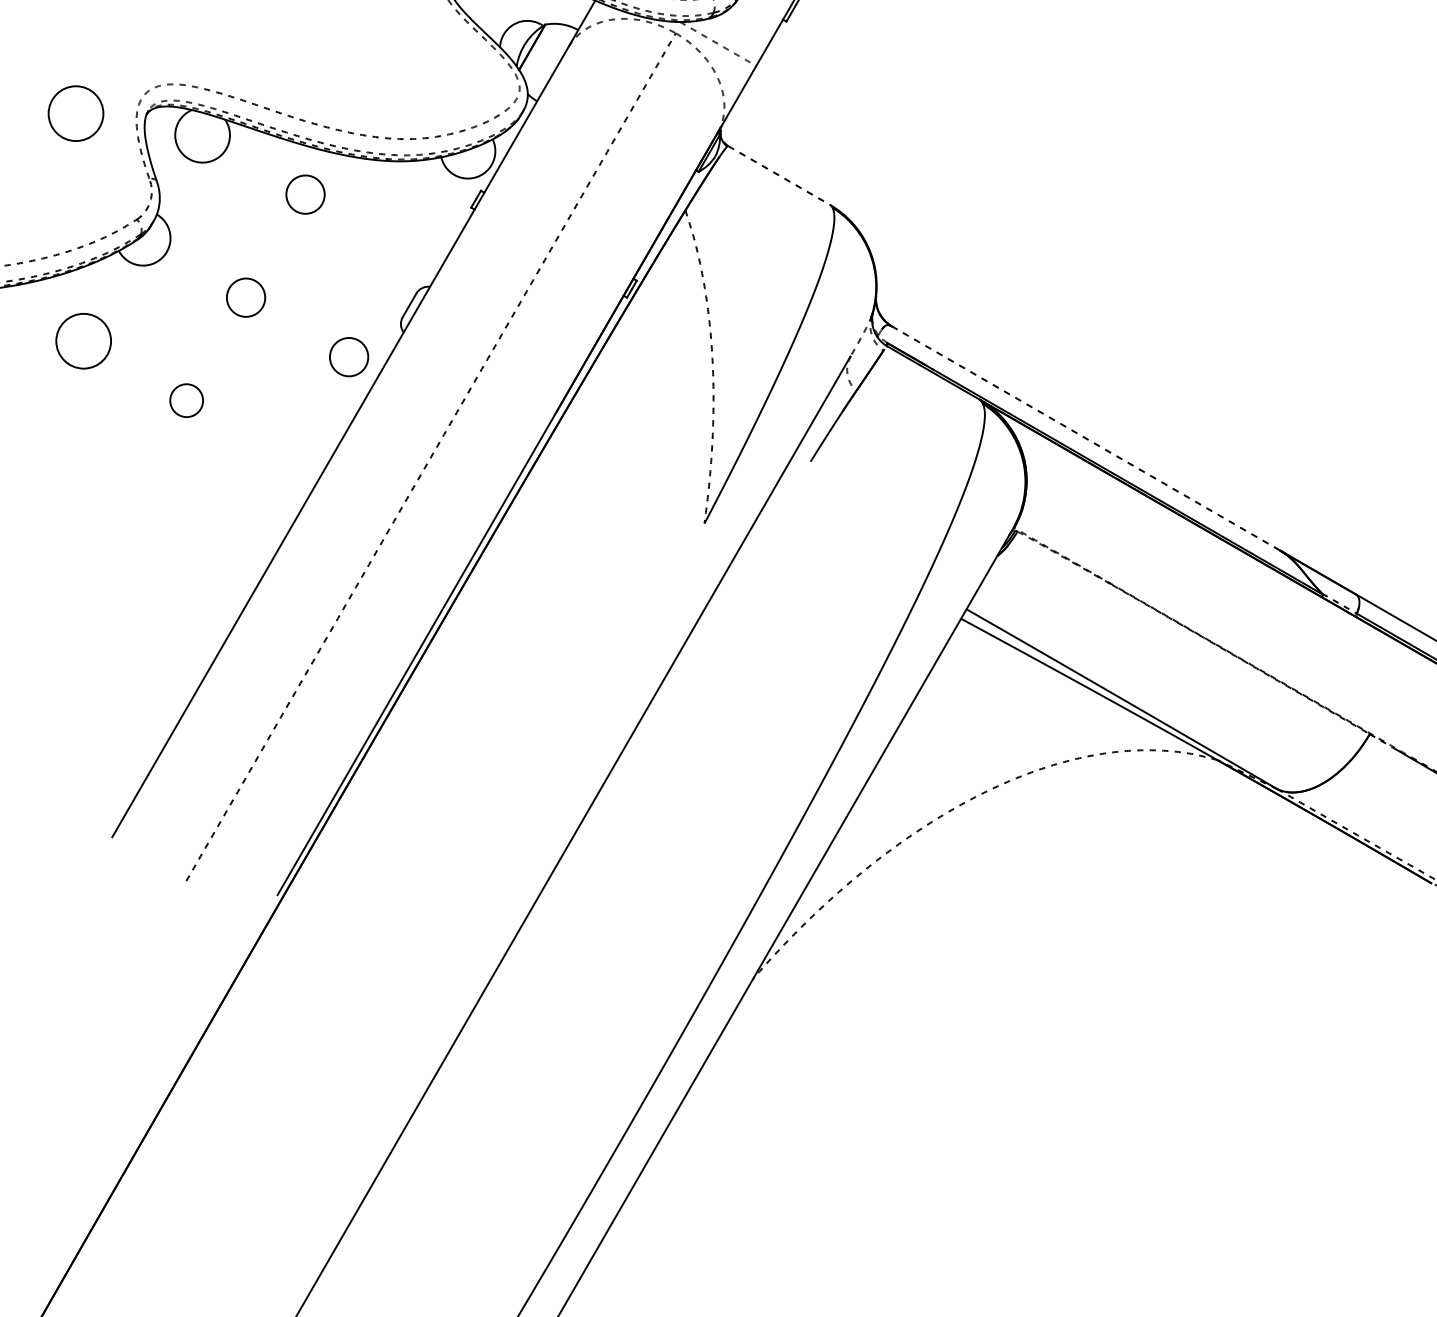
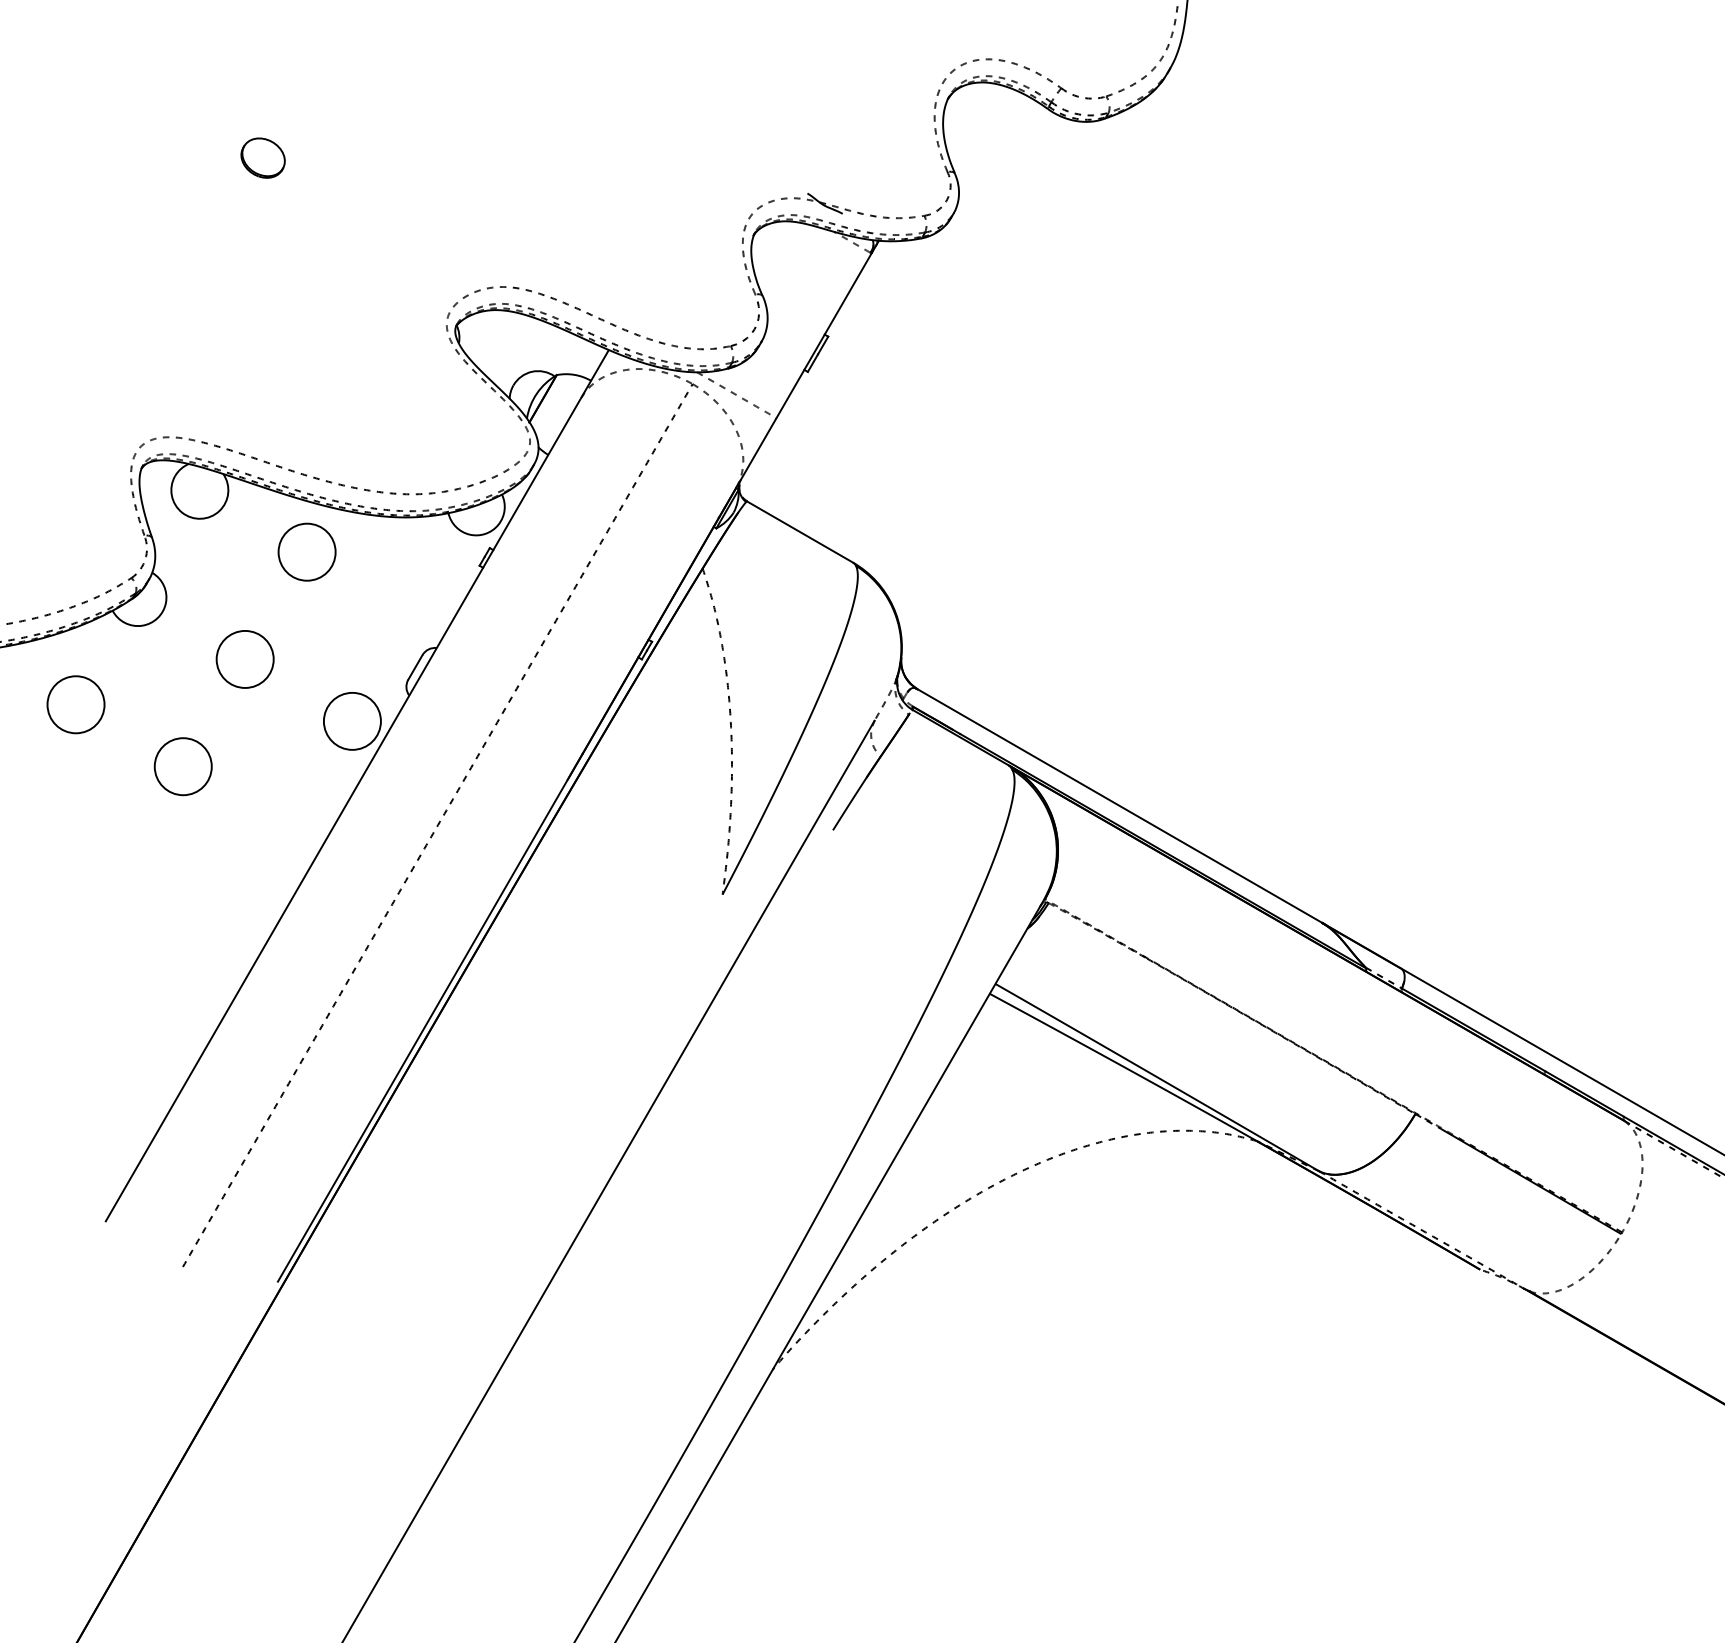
circle: (75, 113) -> (67, 467), removed
line: (779, 175) -> (800, 532), dashed -> solid
circle: (304, 194) -> (306, 551), size x1.43
circle: (245, 297) -> (244, 659), size x1.43
circle: (348, 356) -> (351, 720), size x1.43
circle: (185, 400) -> (182, 766), size x1.67
line: (1085, 438) -> (1119, 806), dashed -> solid

